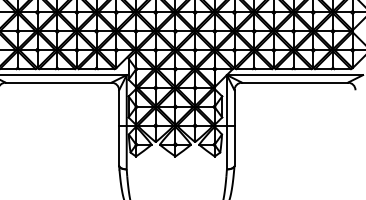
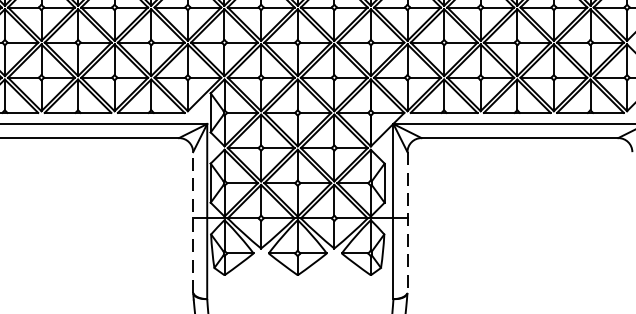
line: (119, 128) -> (193, 223), solid -> dashed
line: (234, 128) -> (407, 223), solid -> dashed

